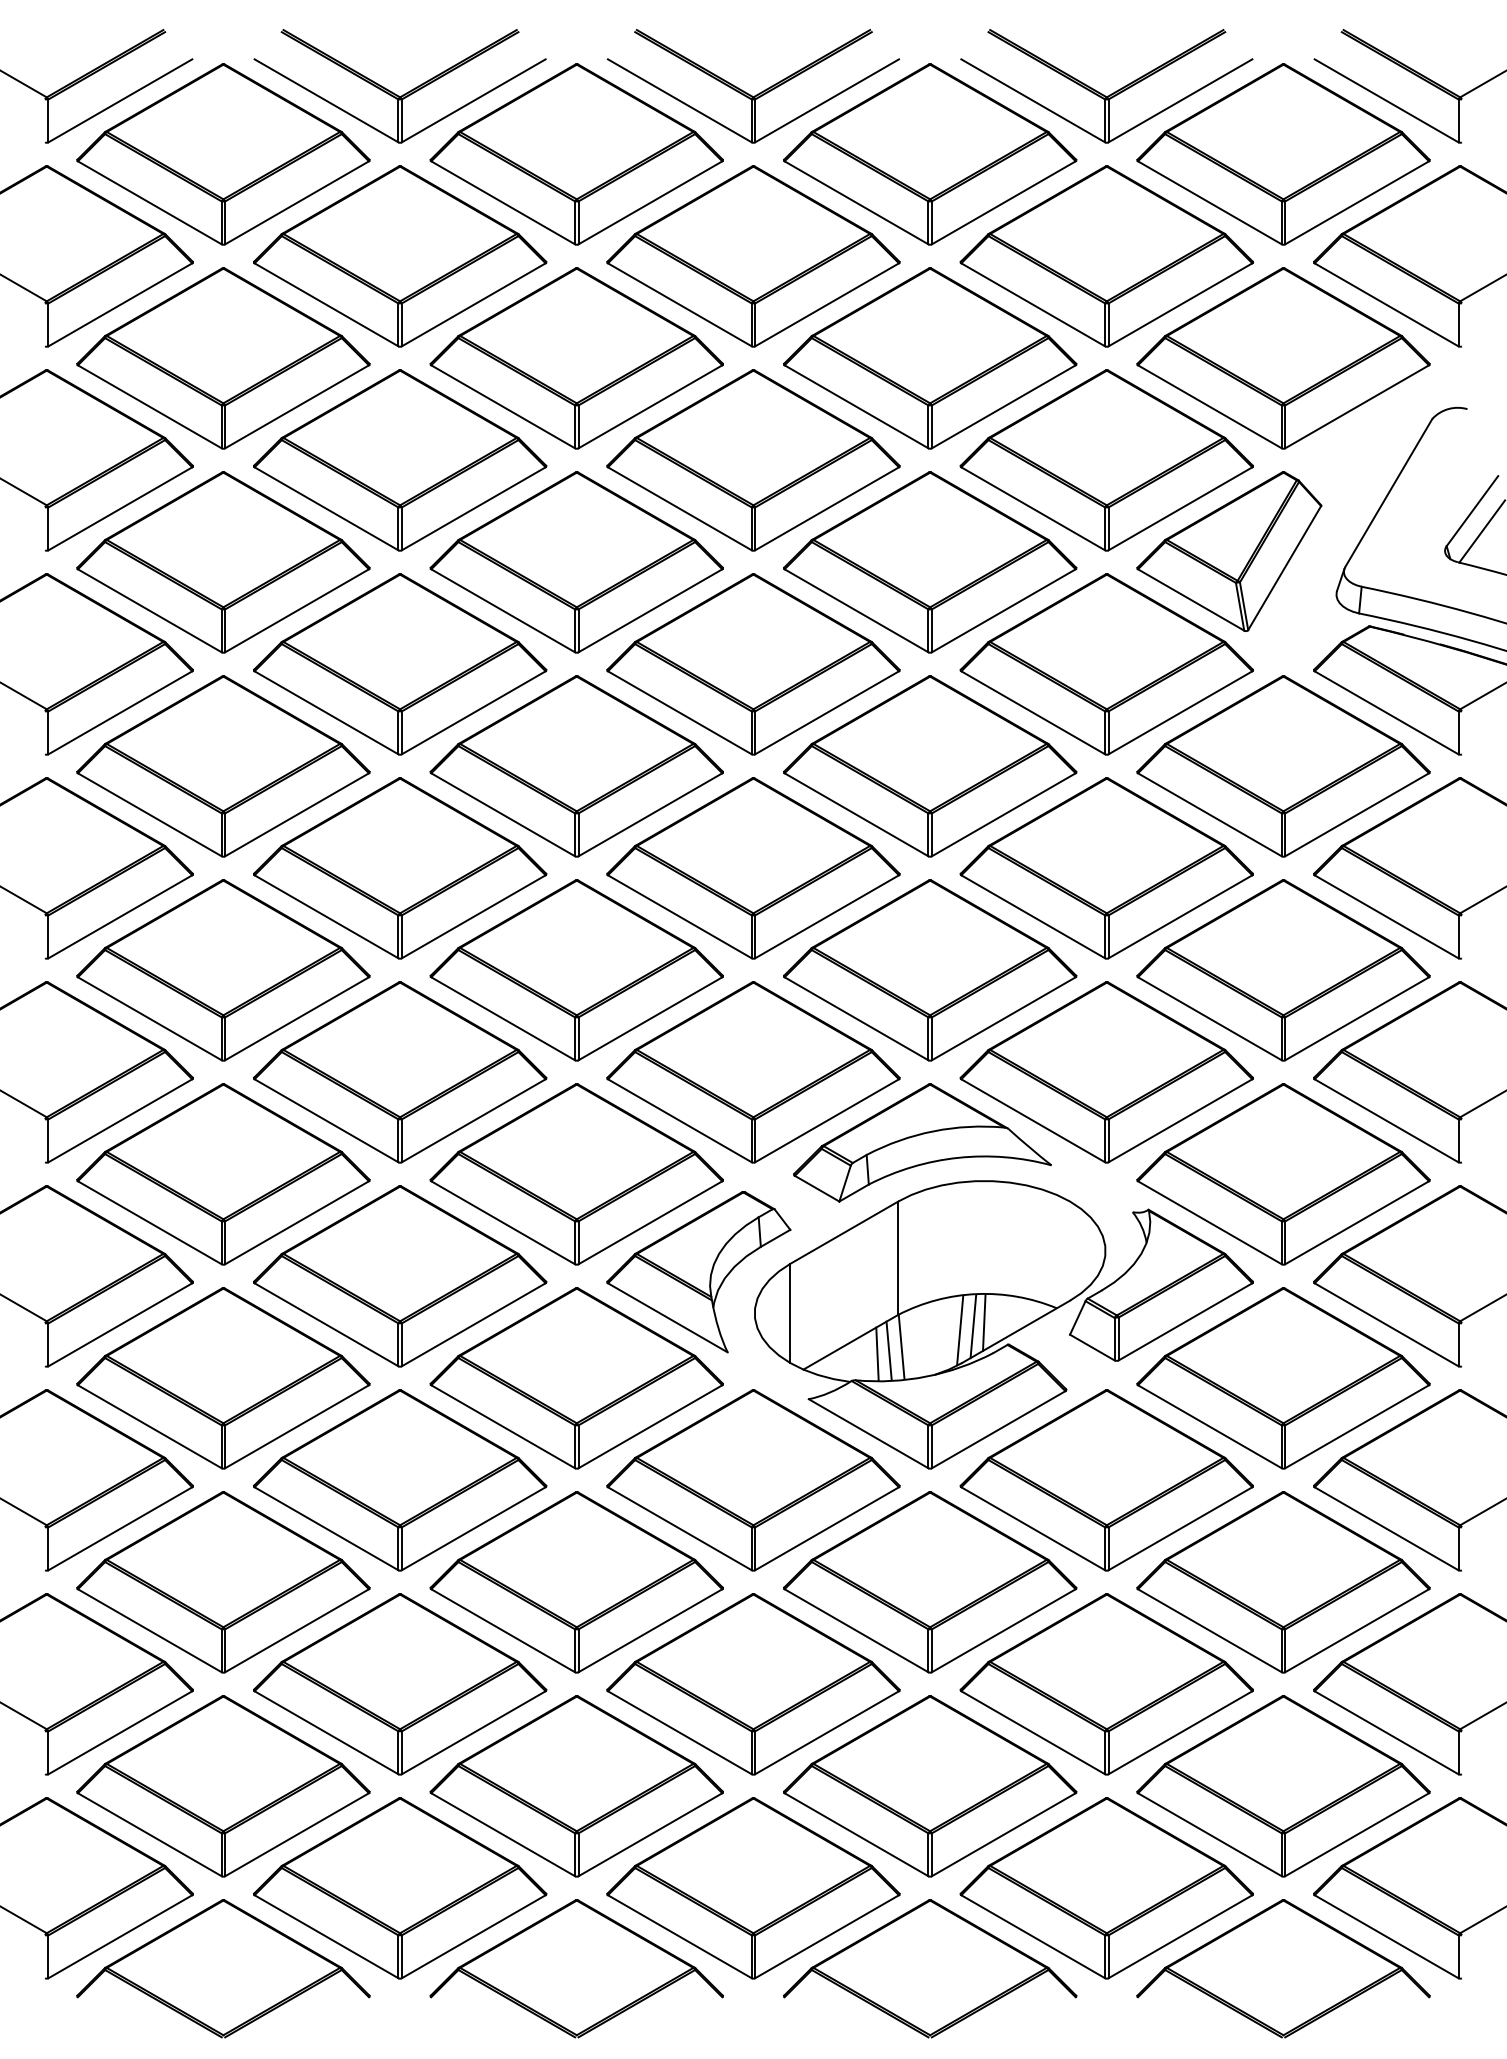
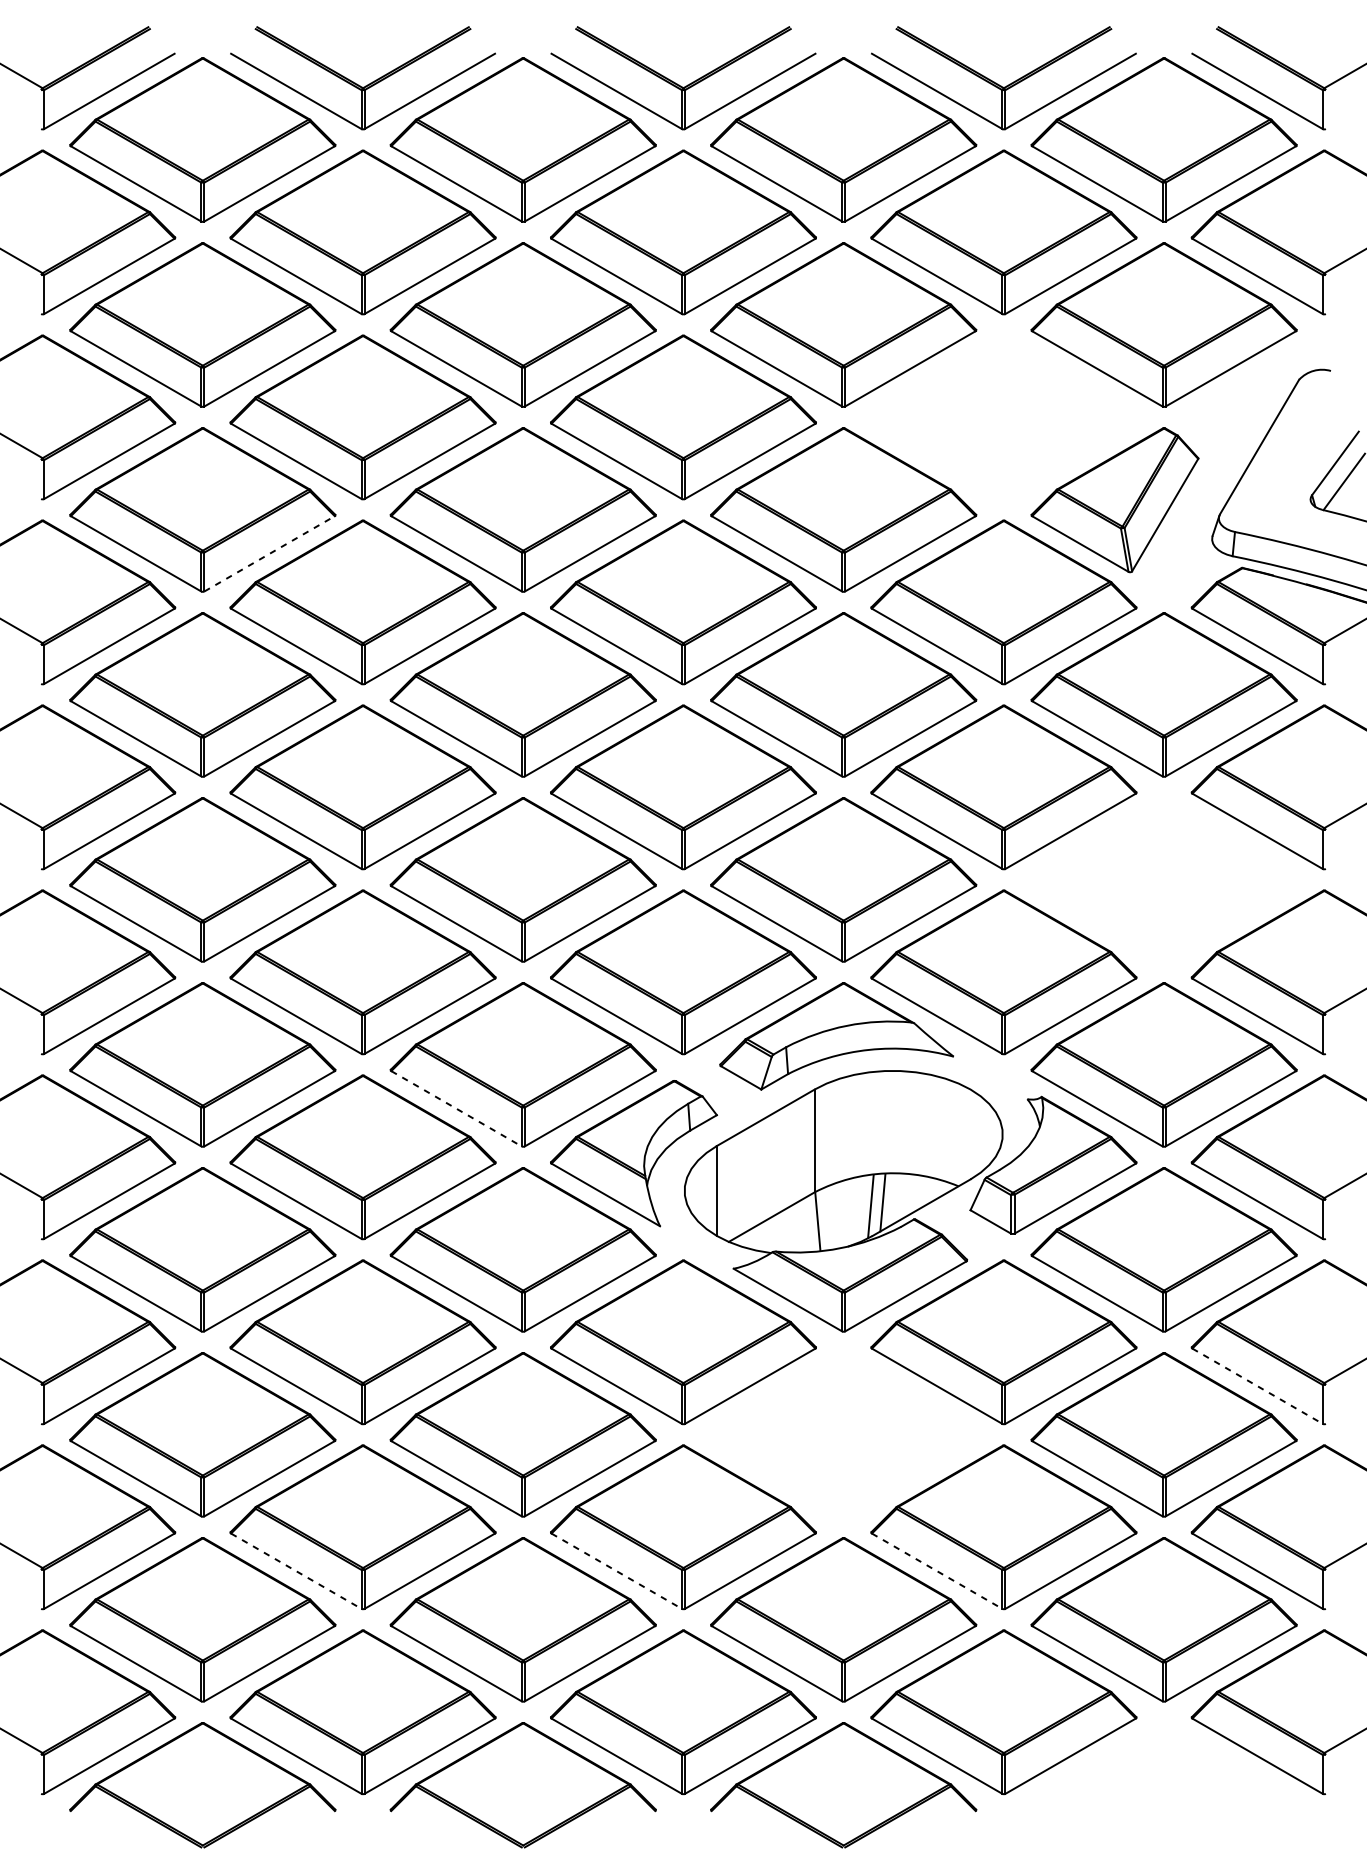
part: (1106, 460) -> (1003, 417), removed
line: (297, 610) -> (269, 553), solid -> dashed
part: (1283, 970) -> (1164, 879), removed
line: (503, 1223) -> (456, 1109), solid -> dashed
line: (984, 1322) -> (892, 1199), removed
line: (888, 1350) -> (805, 1224), removed
line: (877, 1353) -> (795, 1227), removed
line: (1387, 1529) -> (1258, 1386), solid -> dashed
part: (930, 1582) -> (844, 1434), removed
line: (326, 1733) -> (296, 1571), solid -> dashed
line: (680, 1733) -> (617, 1571), solid -> dashed
line: (1033, 1733) -> (937, 1571), solid -> dashed
part: (1283, 1968) -> (1164, 1784), removed

